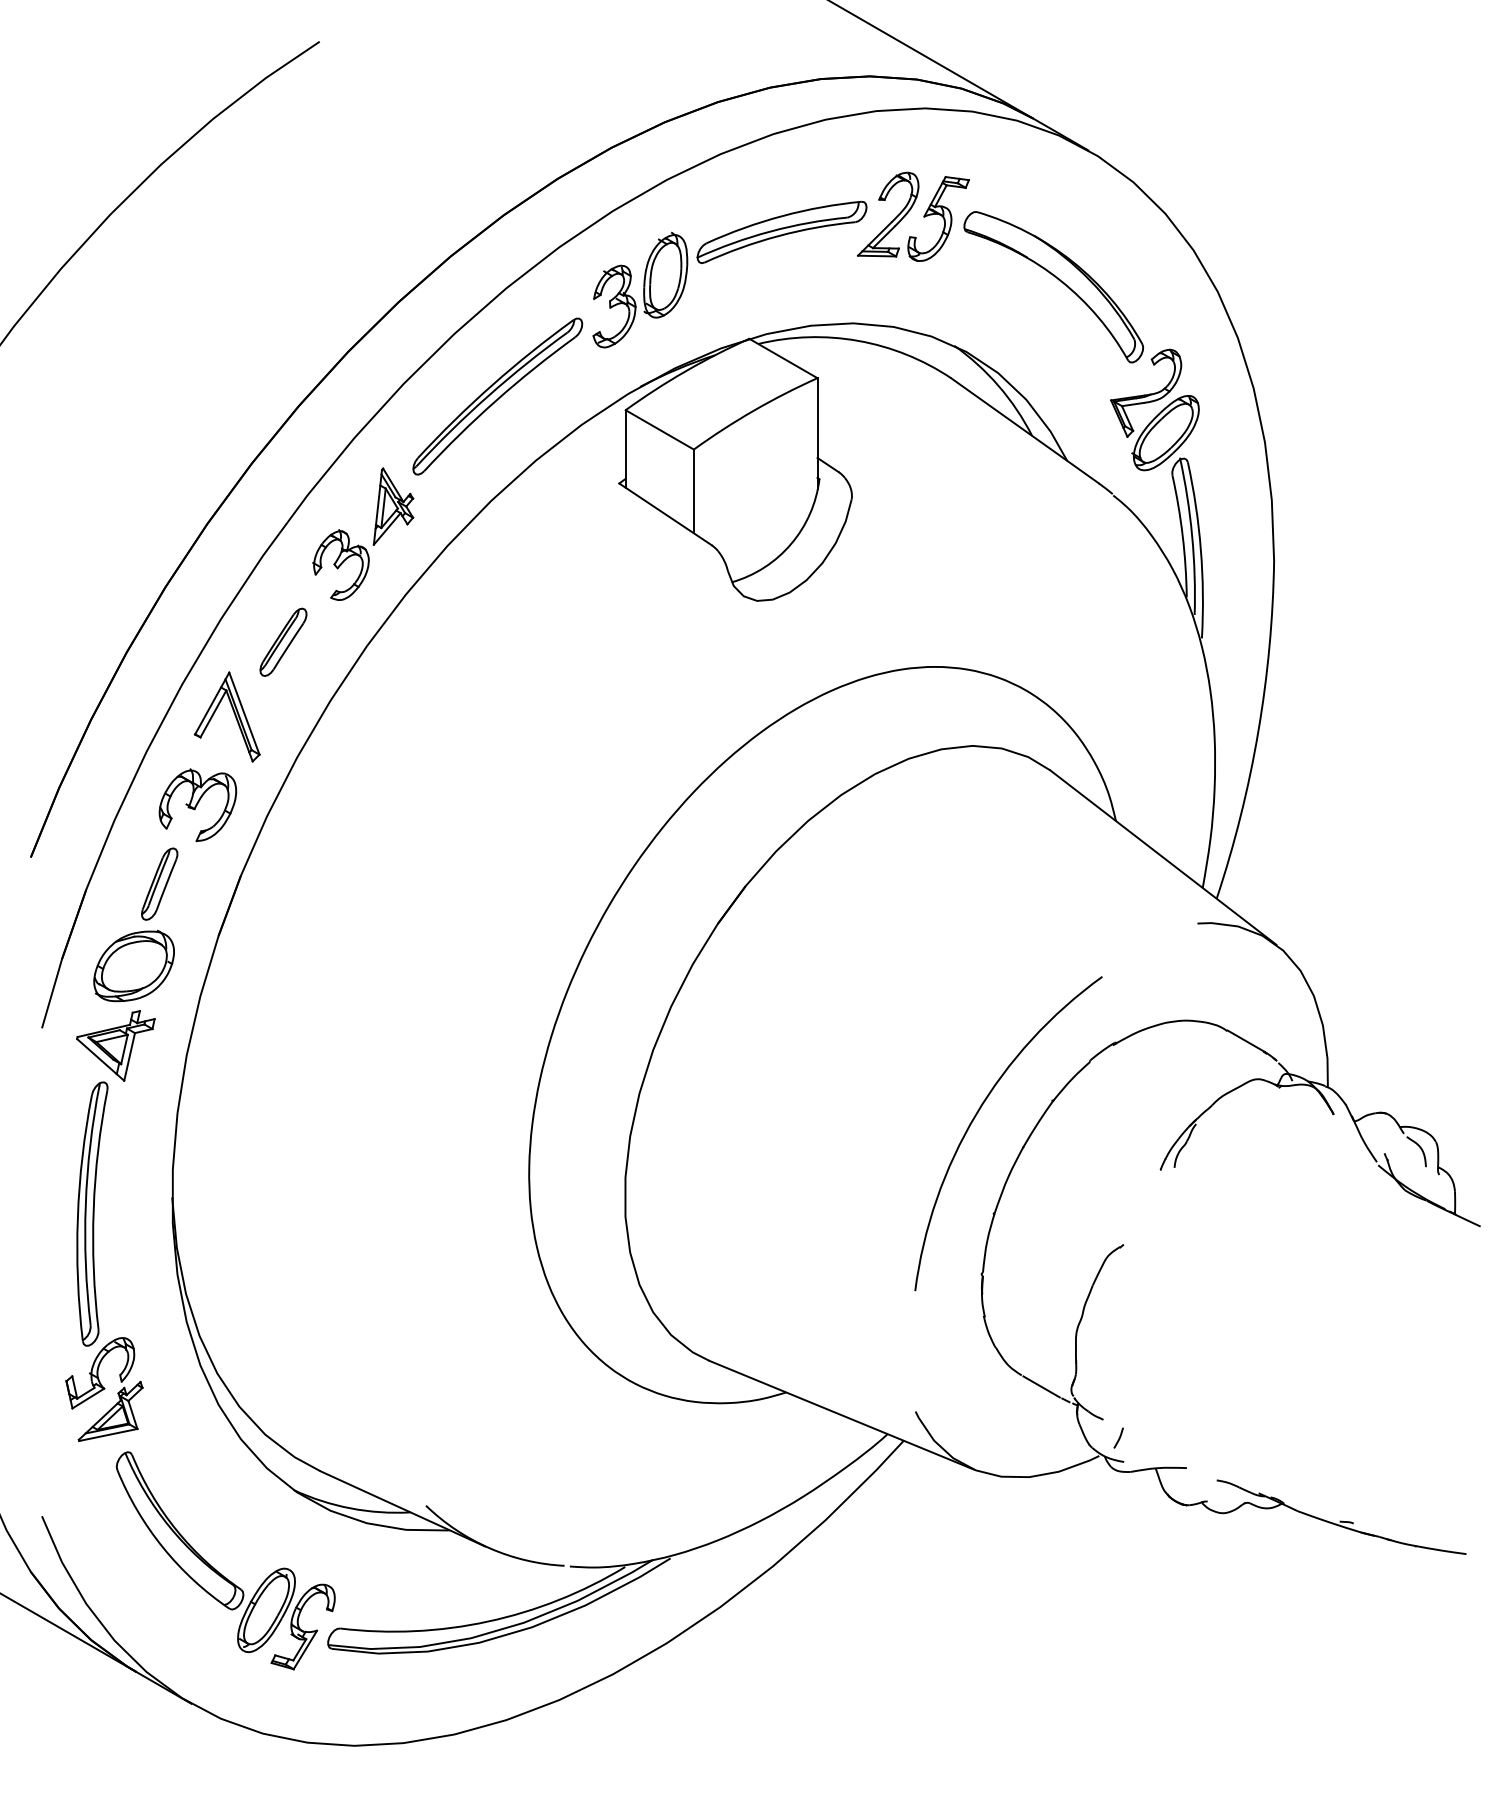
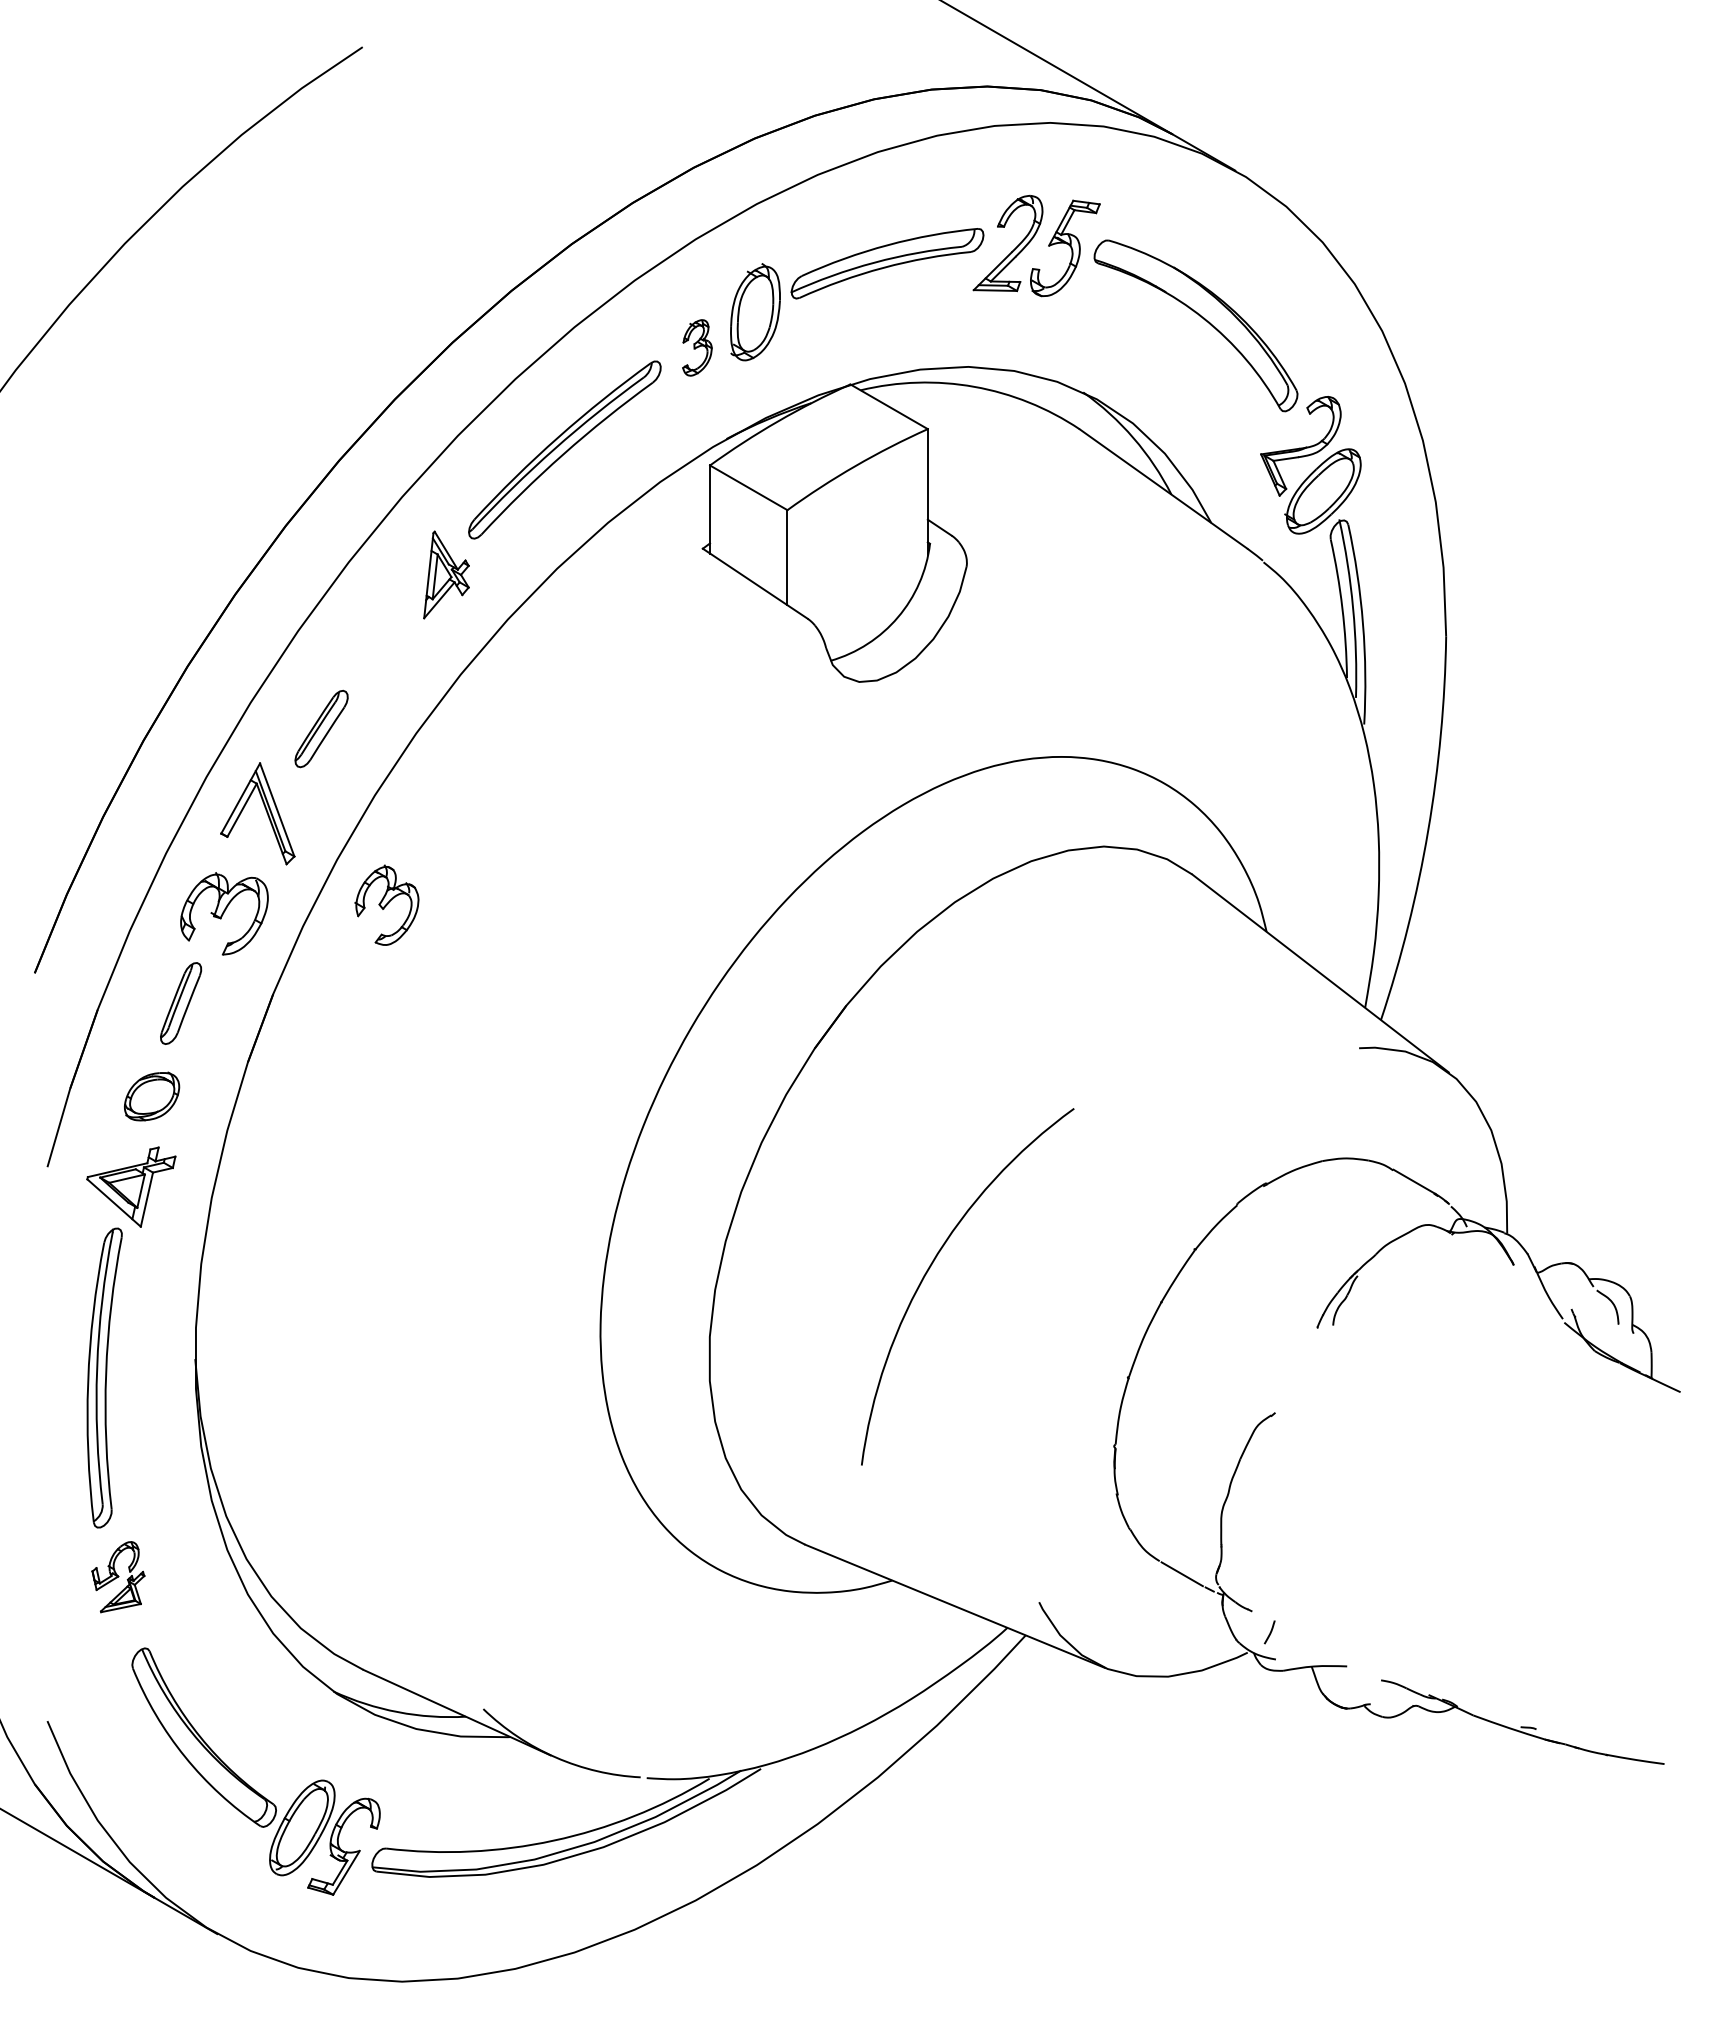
part: (614, 306) -> (697, 347), size x0.6
part: (340, 564) -> (386, 904), moved
part: (133, 966) -> (151, 1096), size x0.6
arc: (978, 1113) -> (933, 1263), moved
part: (104, 1388) -> (118, 1576), size x0.6

